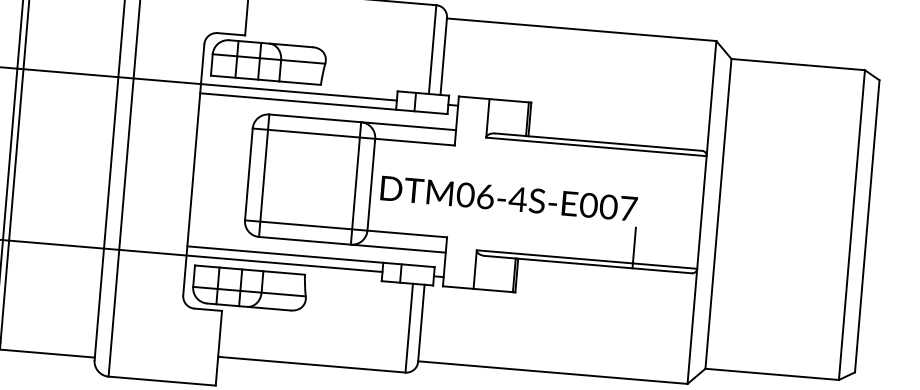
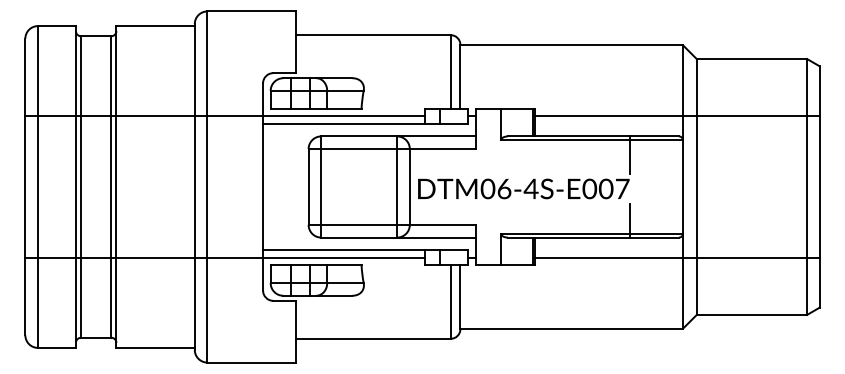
line: (702, 126) -> (677, 116), added
line: (640, 168) -> (629, 155), added
line: (688, 297) -> (677, 257), added

